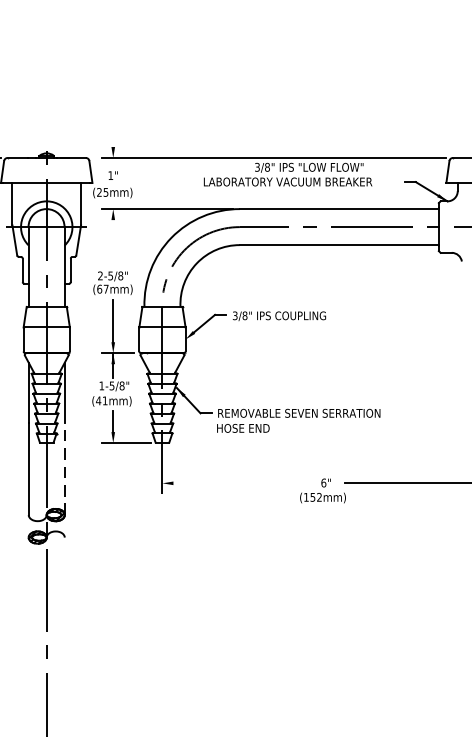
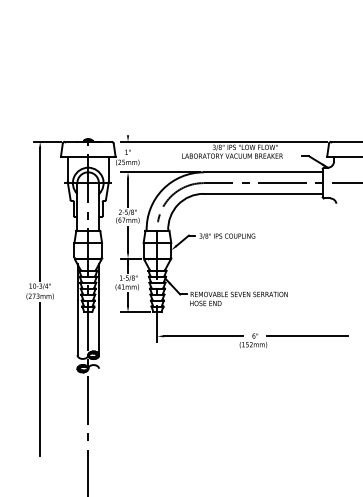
line: (114, 242) -> (128, 192), added
line: (65, 468) -> (99, 327), dashed -> solid
line: (239, 483) -> (203, 336), added

